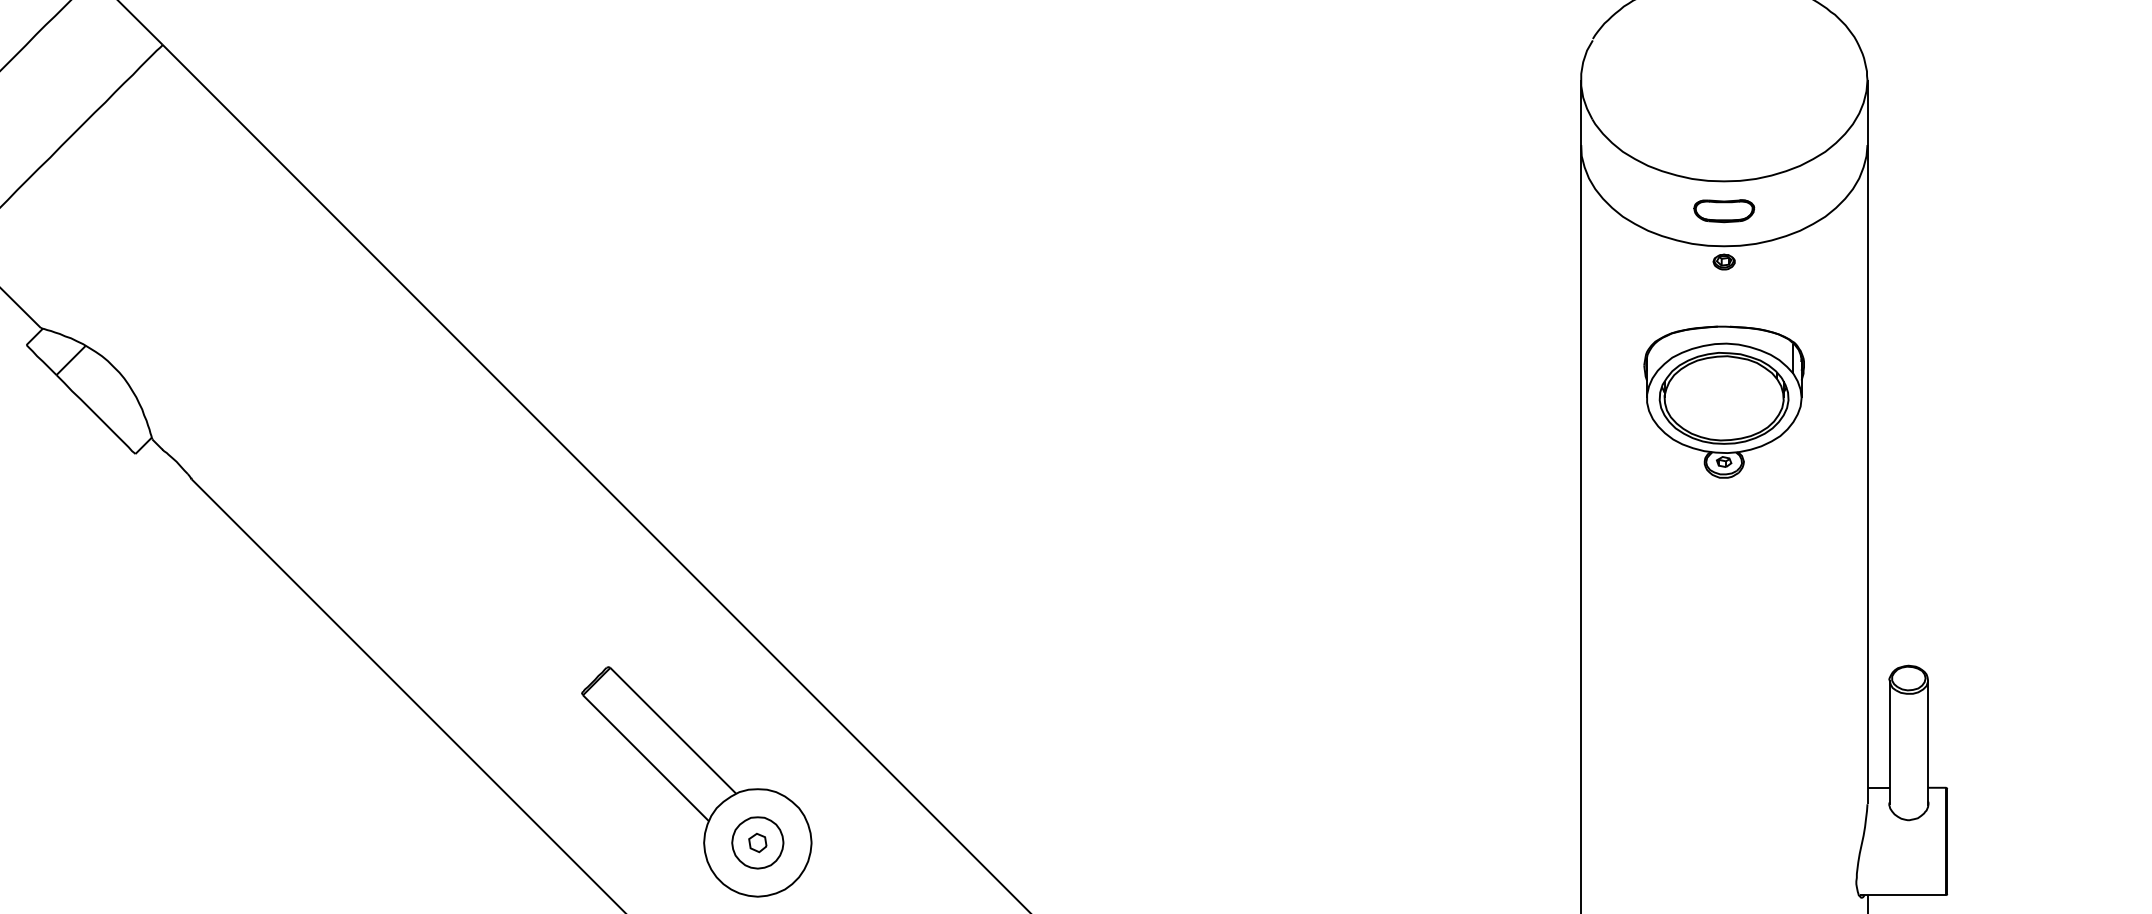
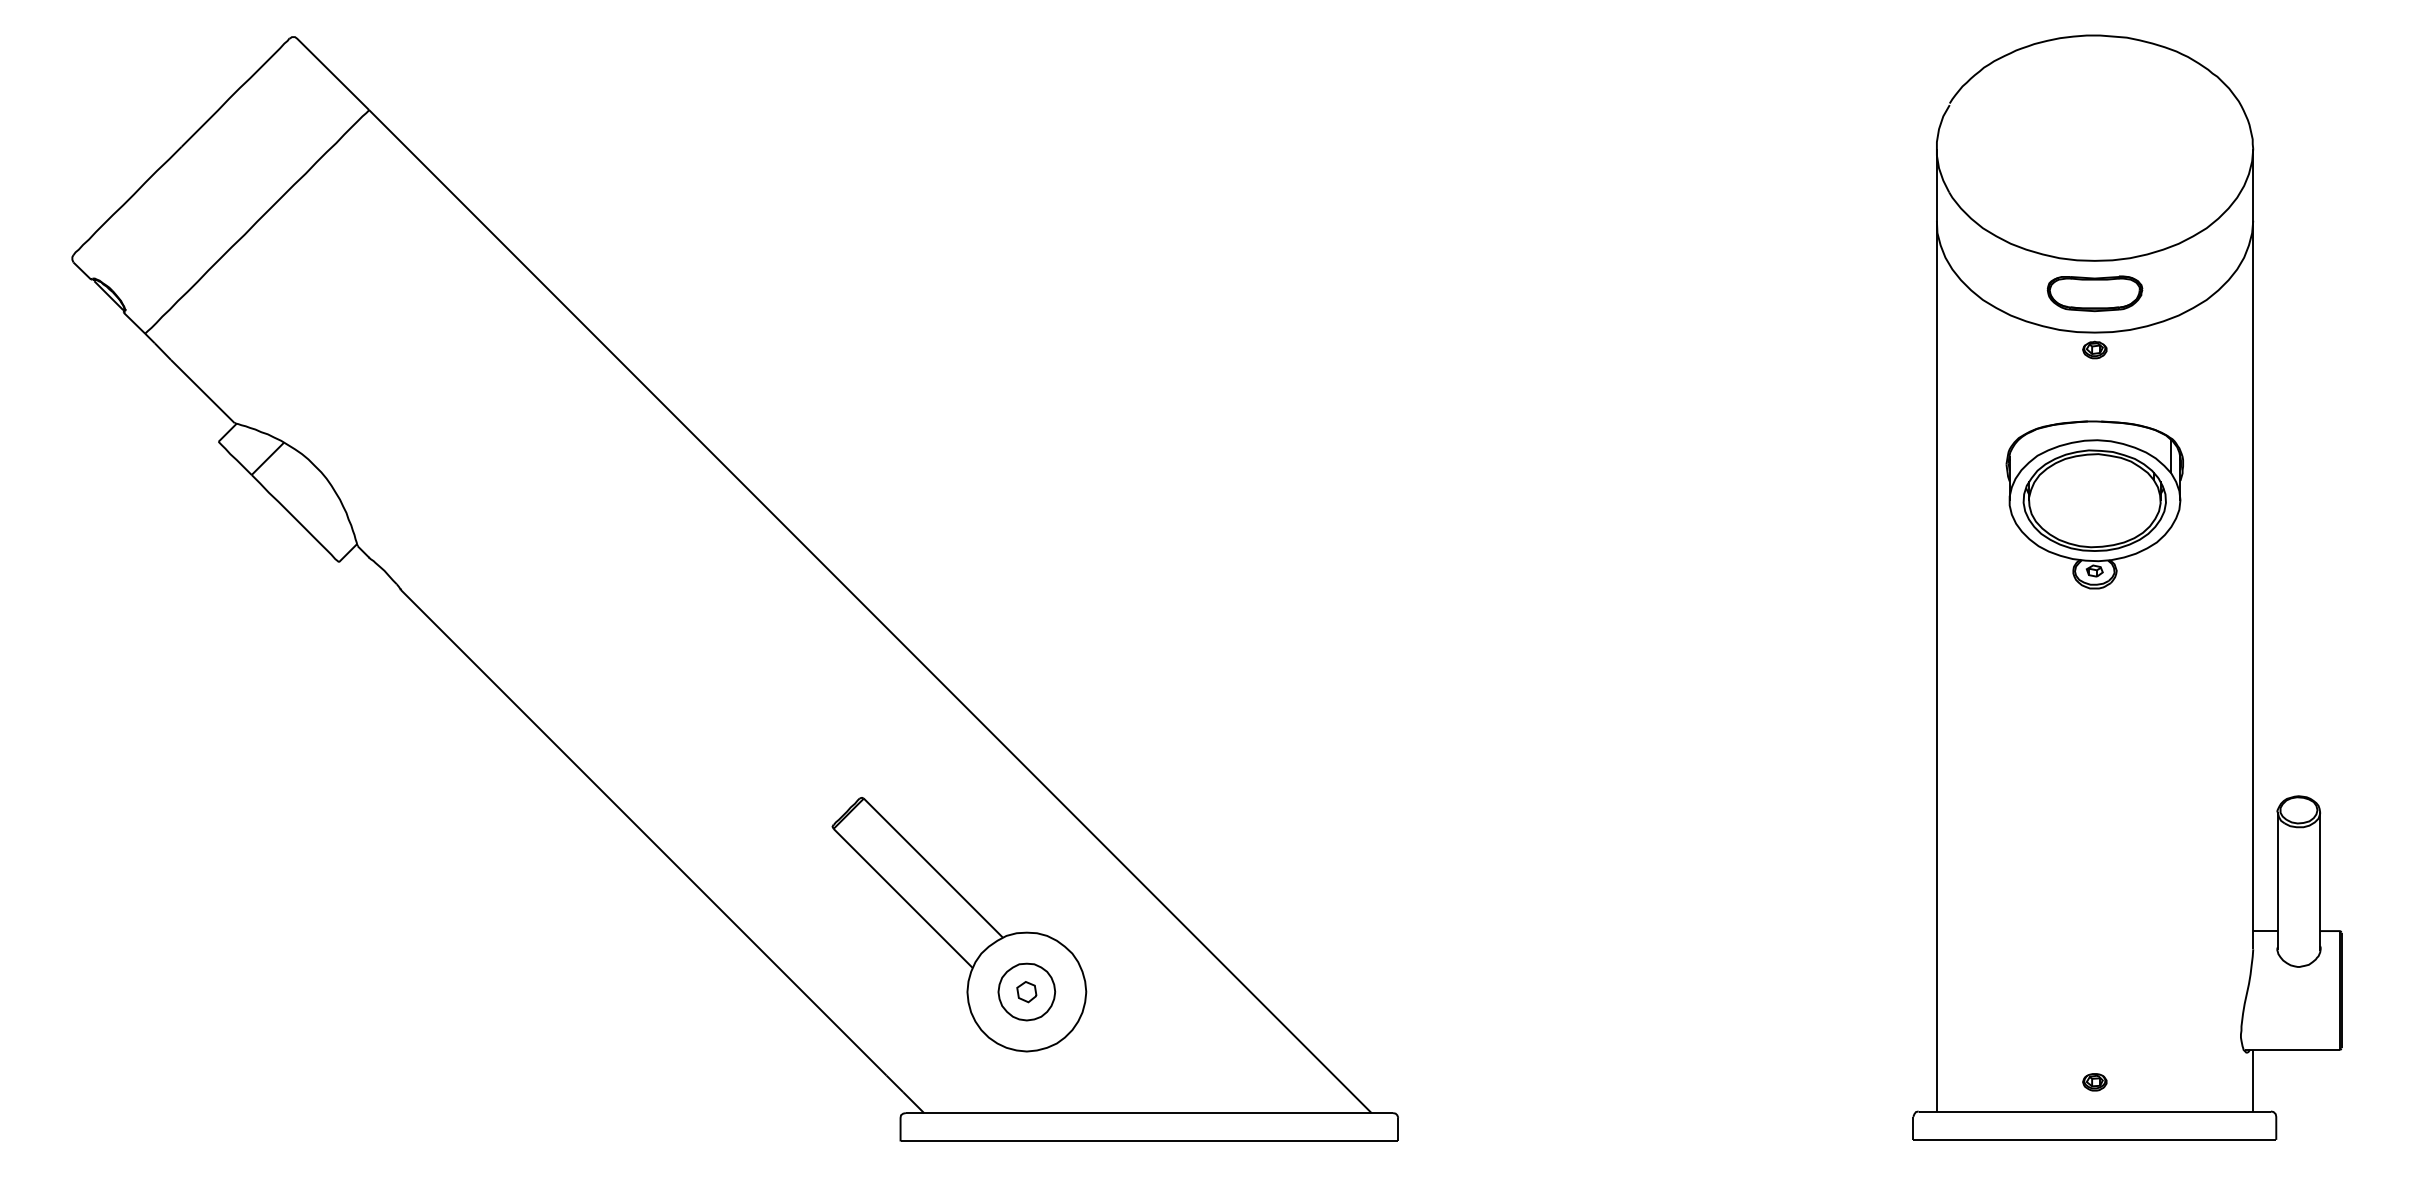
part: (1723, 210) -> (2094, 293), size x1.43

